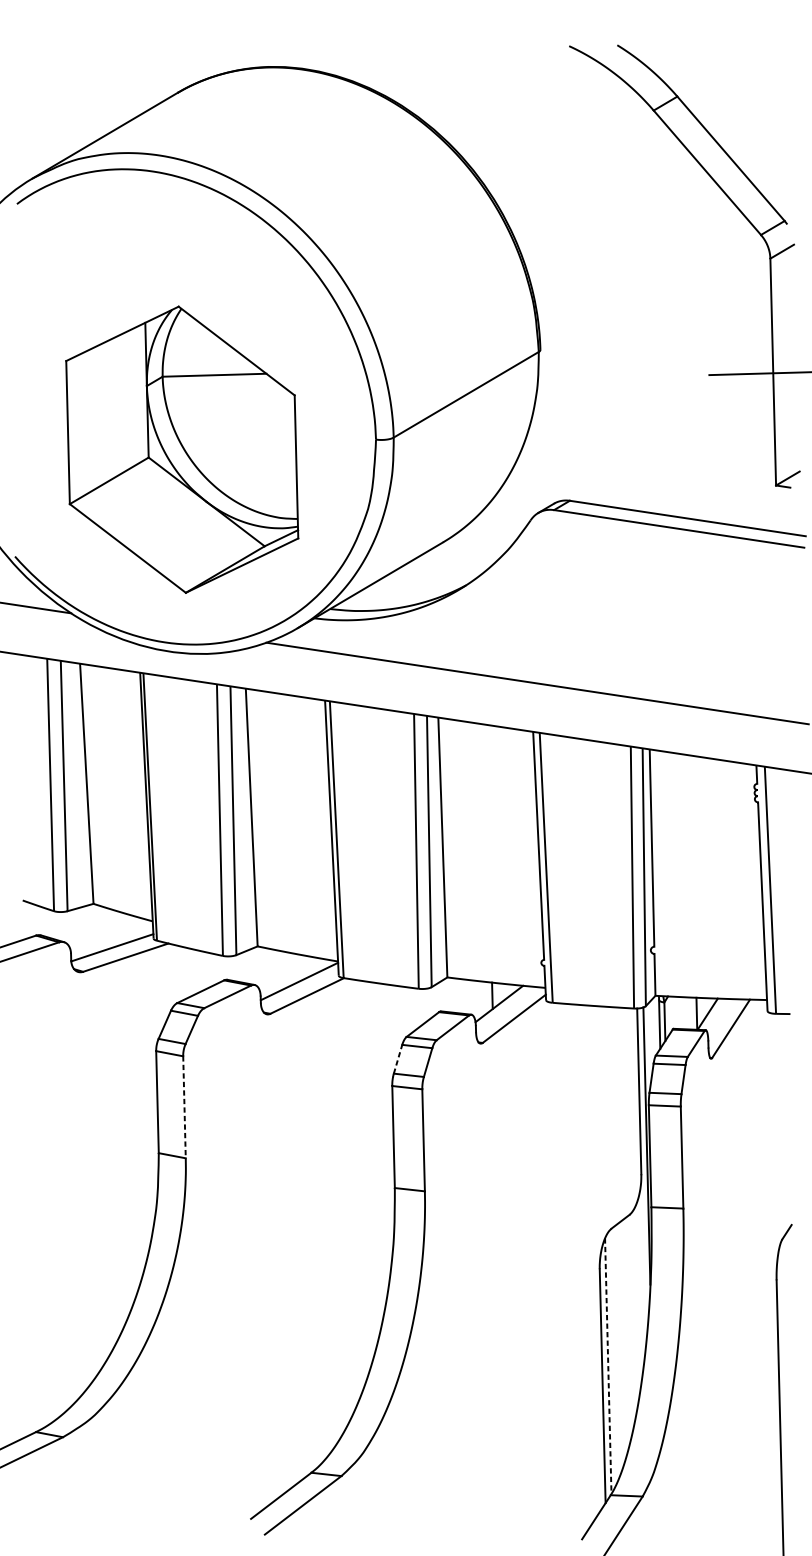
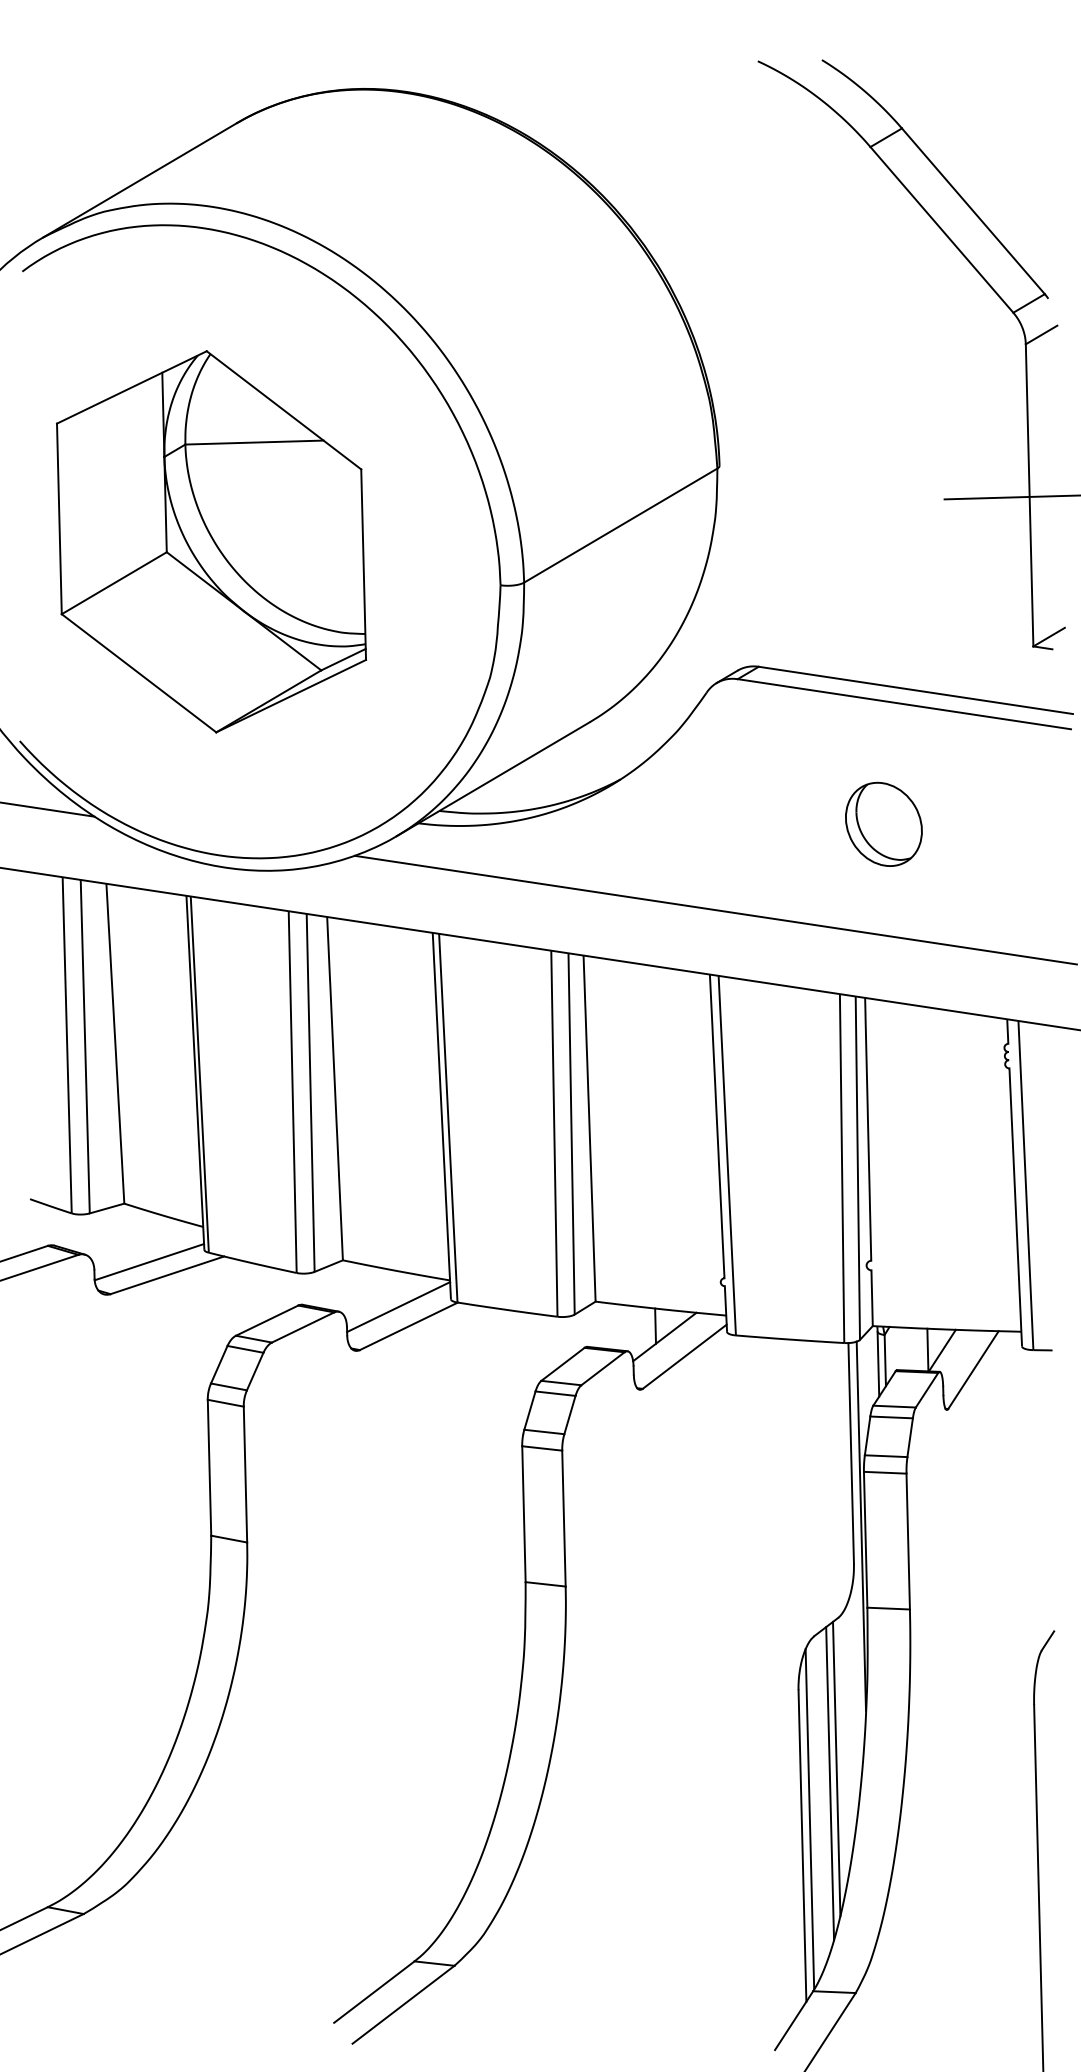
part: (182, 449) -> (211, 541), moved
part: (663, 618) -> (883, 823), added
line: (397, 1059) -> (529, 1410), dashed -> solid
line: (184, 1107) -> (245, 1474), dashed -> solid
line: (628, 1327) -> (836, 1768), added
line: (623, 1339) -> (830, 1783), added
line: (607, 1366) -> (809, 1819), dashed -> solid

